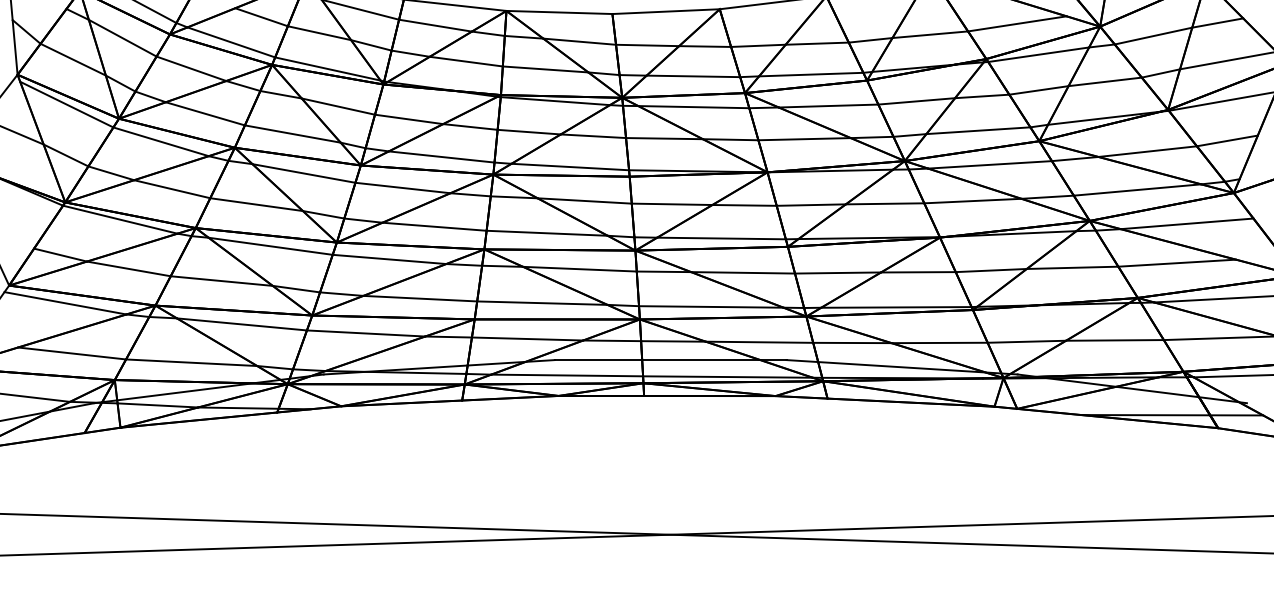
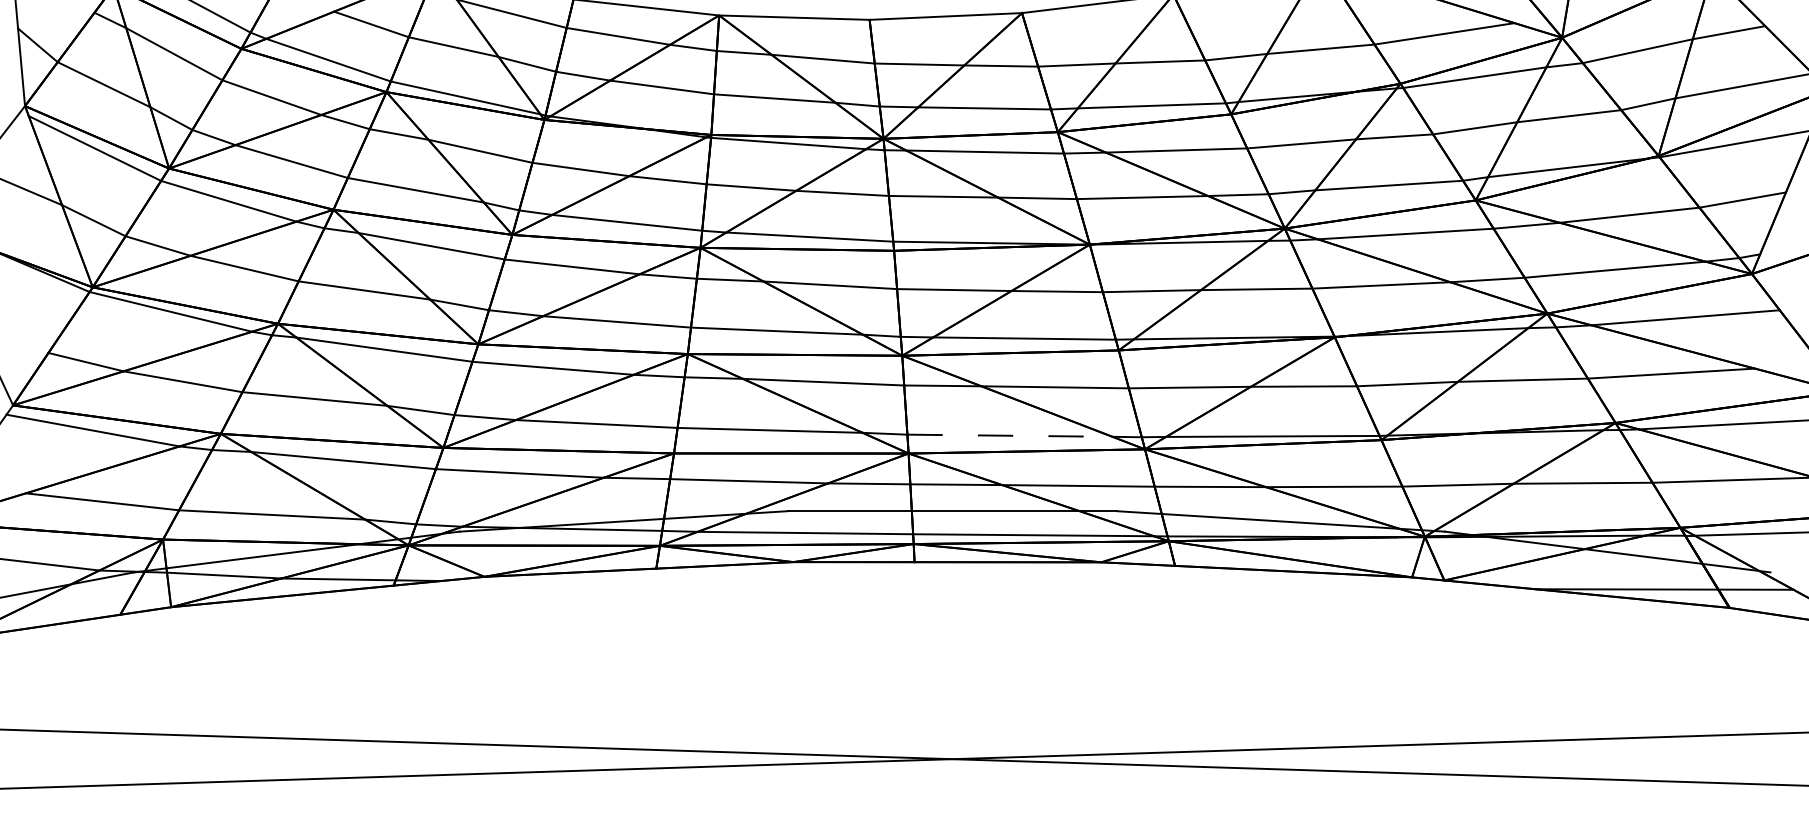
line: (711, 306) -> (1010, 435), solid -> dashed

